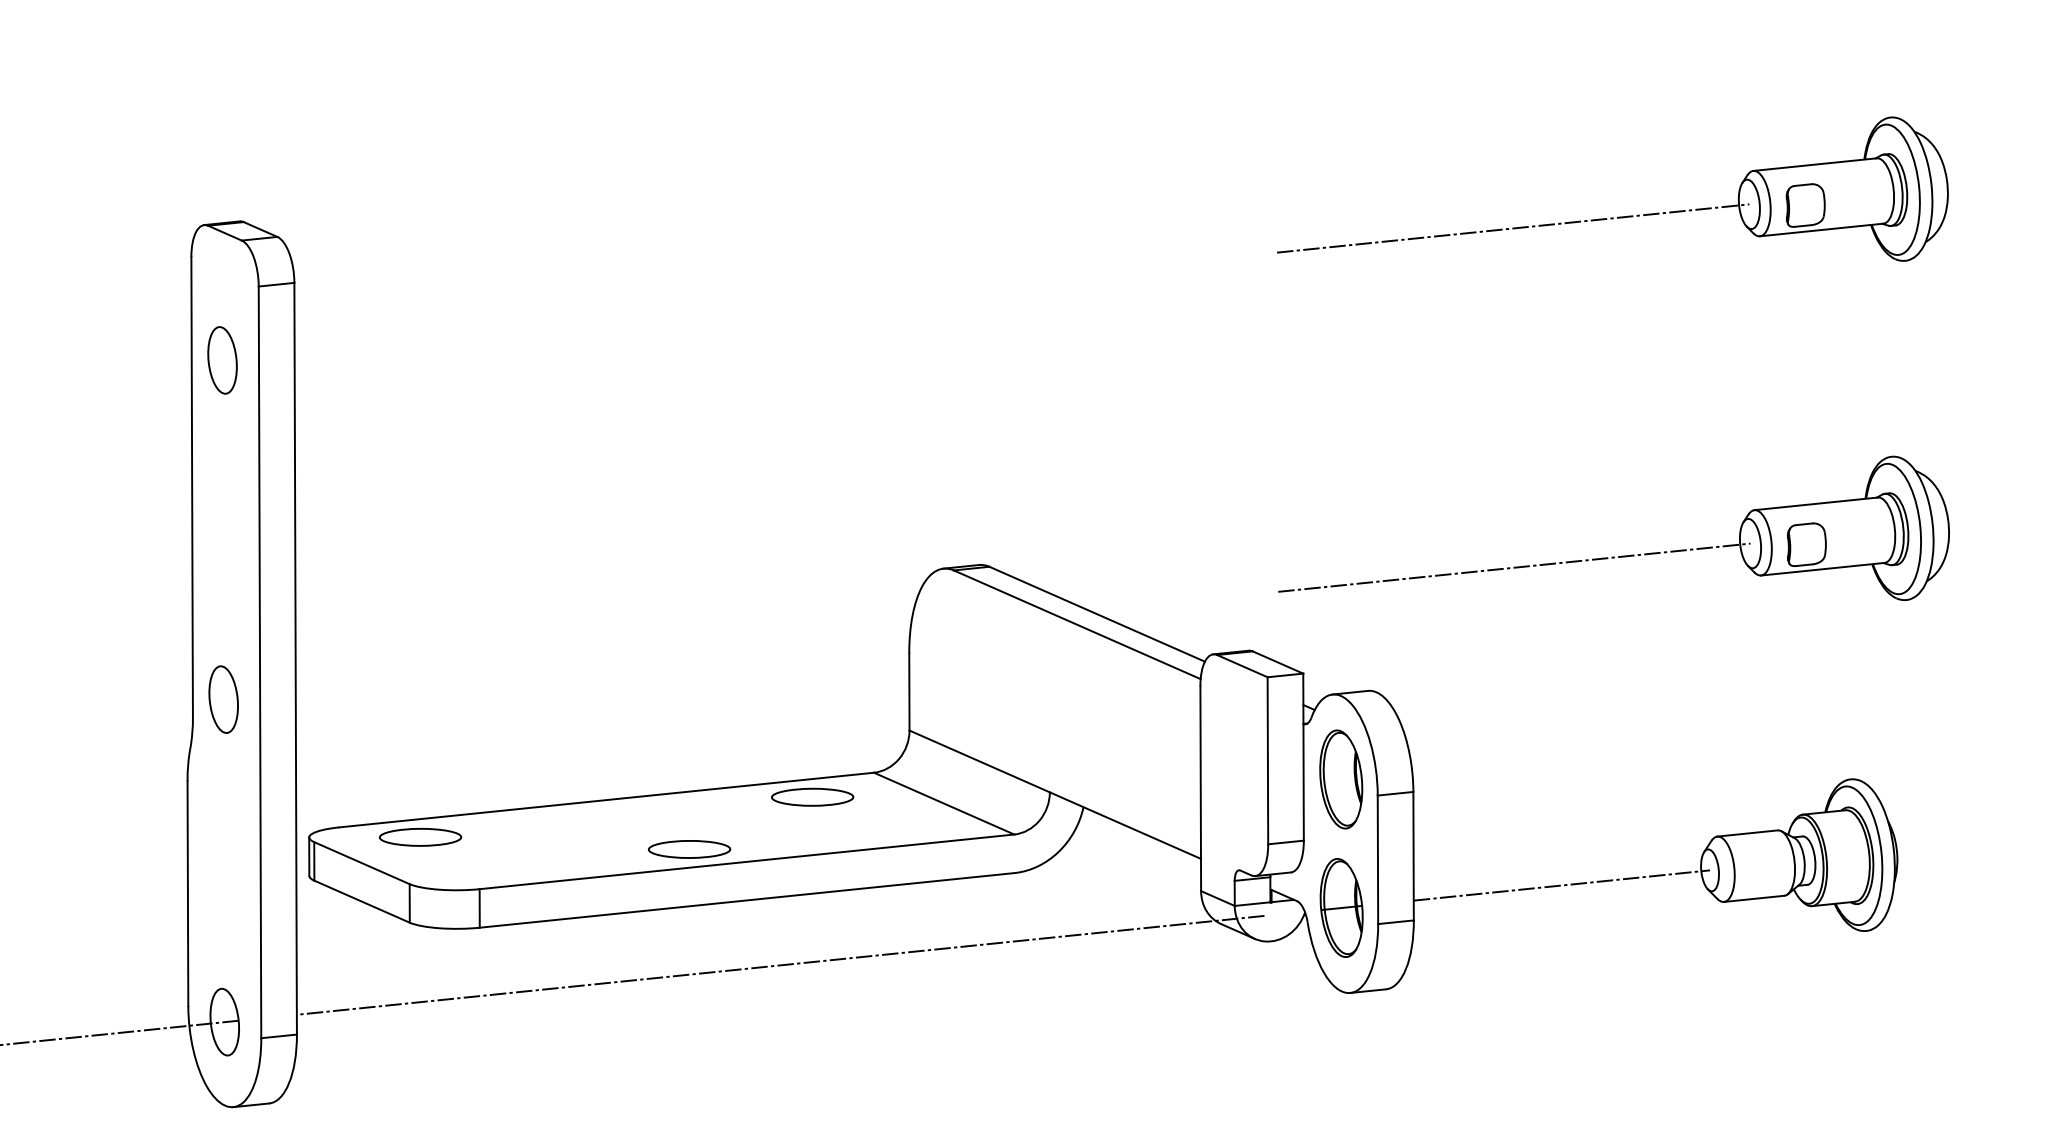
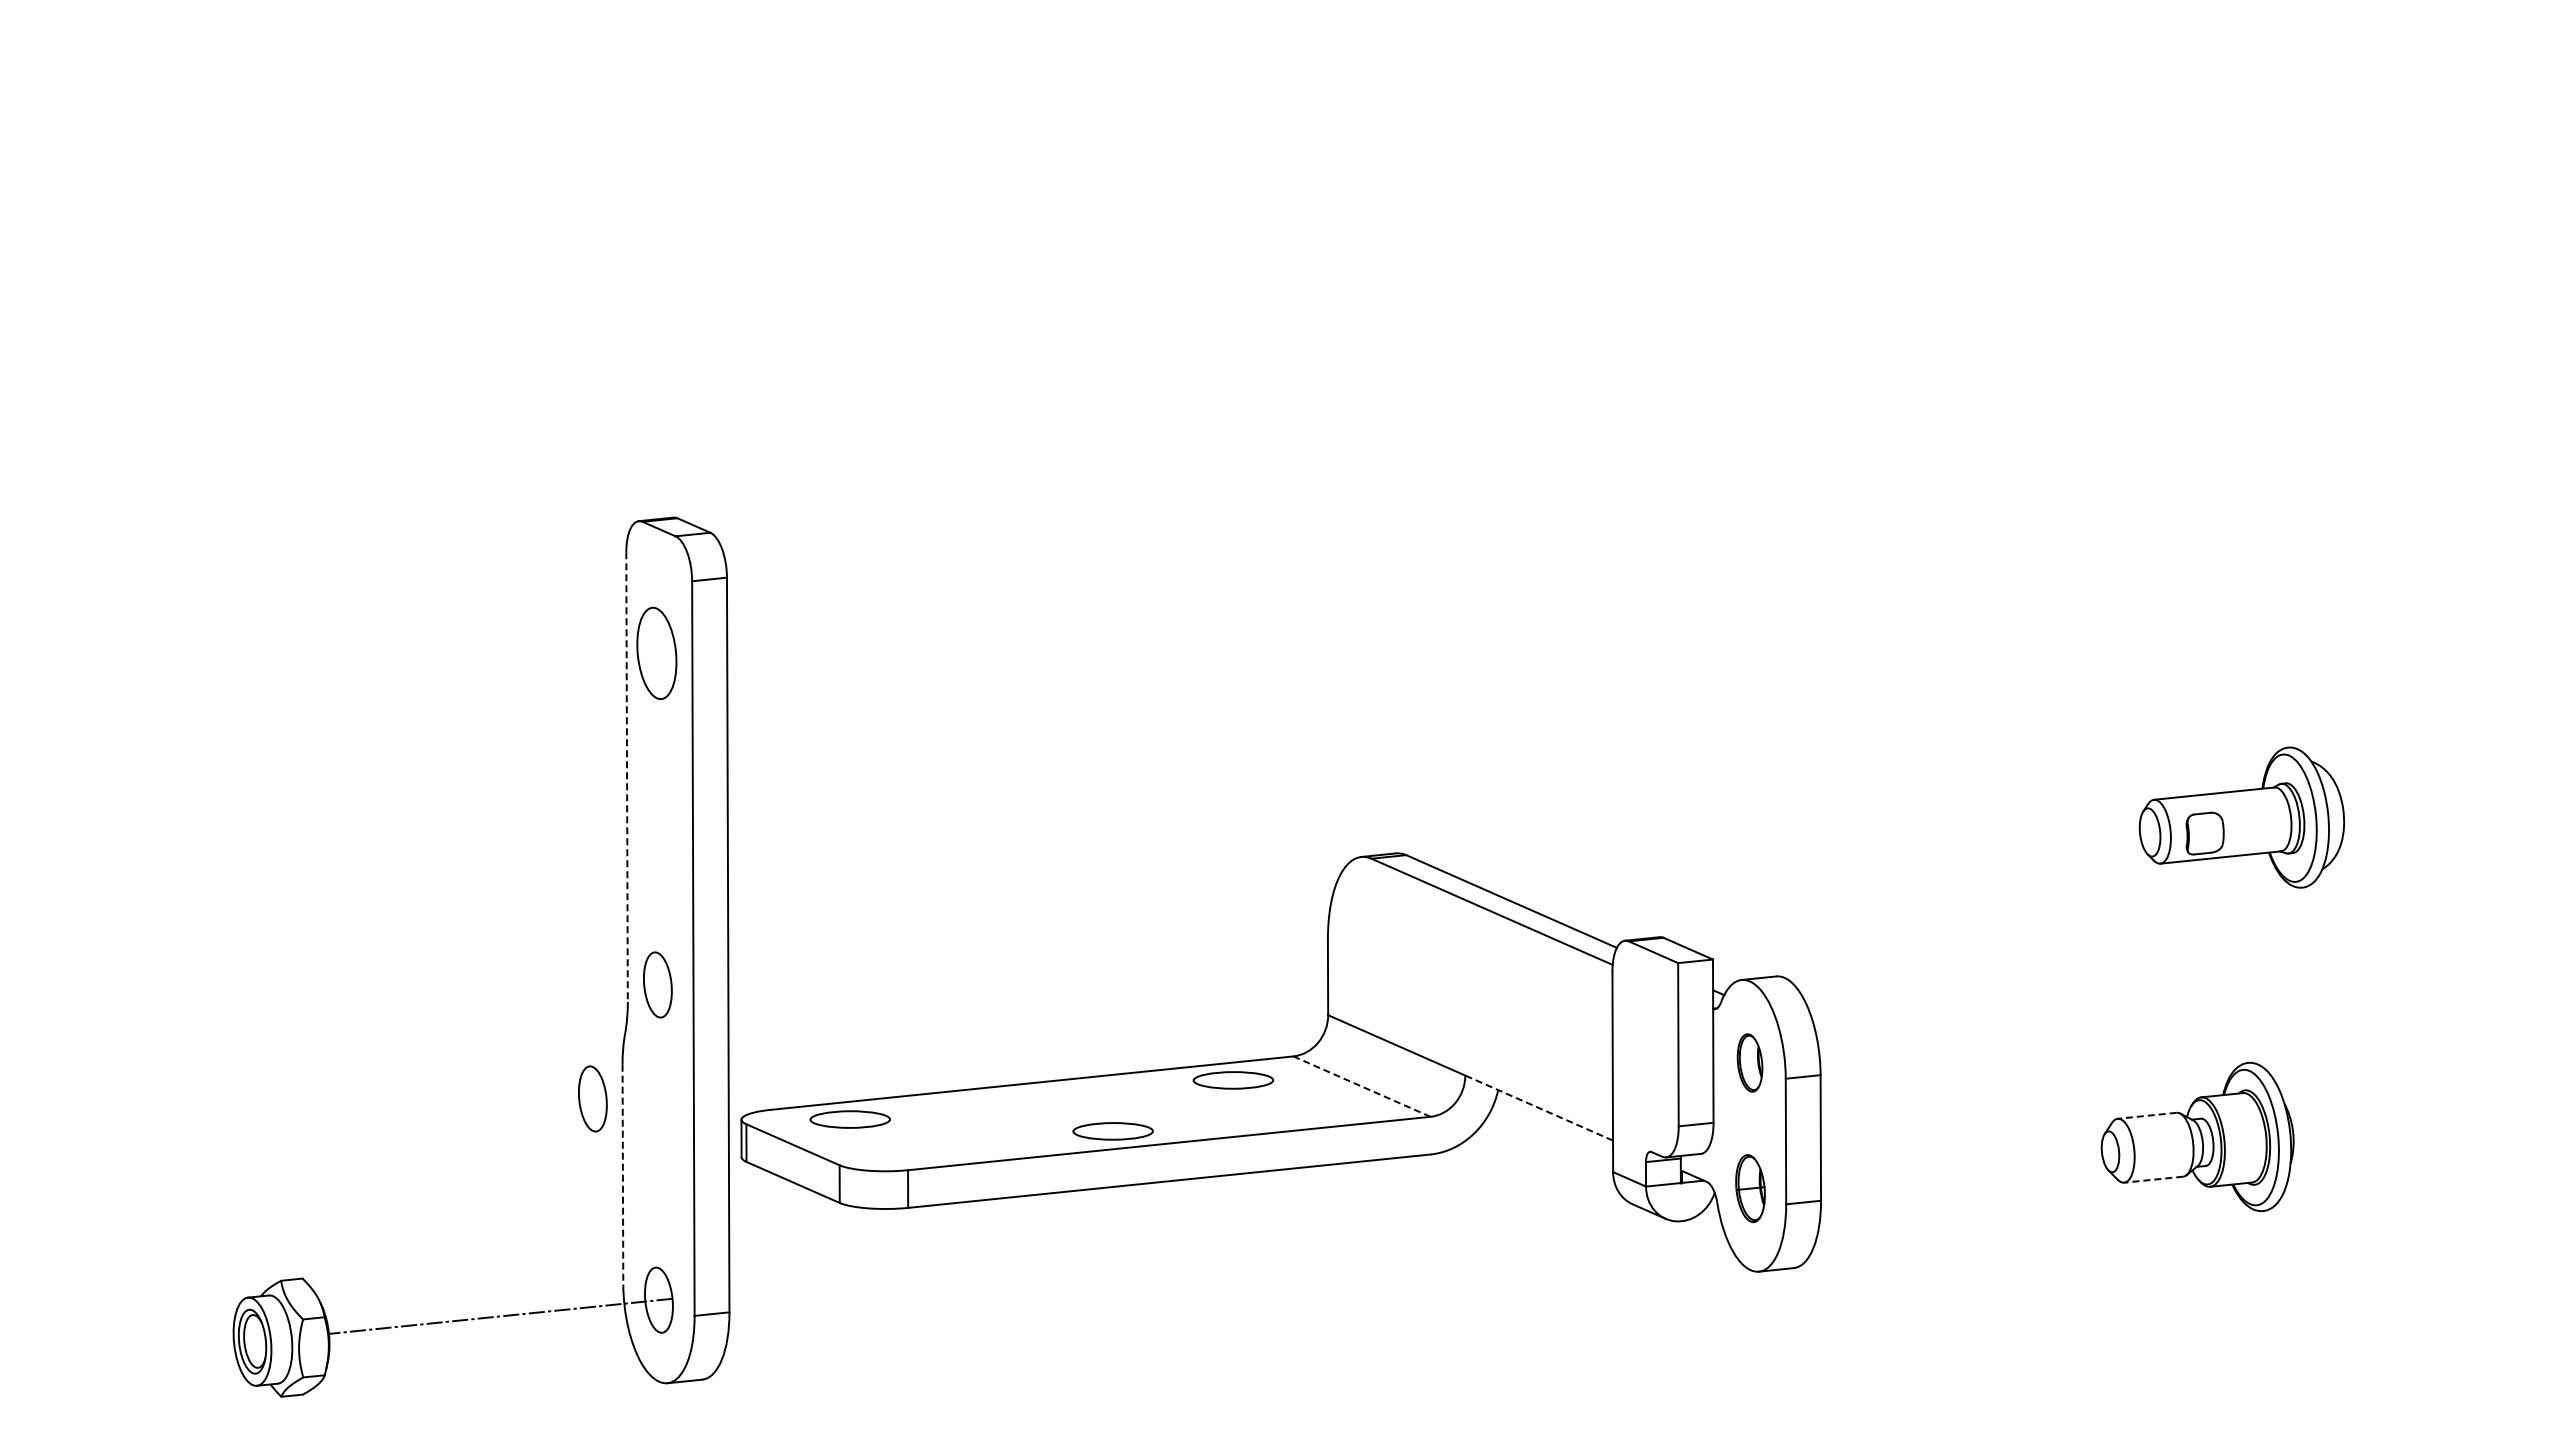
part: (1612, 217) -> (2015, 513), removed
part: (222, 360) -> (656, 653), size x1.4
line: (192, 487) -> (627, 777), solid -> dashed
line: (1514, 567) -> (1919, 855), removed
part: (1340, 778) -> (1749, 1062), size x0.6
line: (944, 803) -> (1362, 1086), solid -> dashed
part: (156, 815) -> (592, 1098), added
line: (1125, 826) -> (1539, 1108), solid -> dashed
line: (1747, 833) -> (2147, 1115), solid -> dashed
line: (1561, 885) -> (1965, 1166), removed
line: (187, 893) -> (622, 1174), solid -> dashed
line: (1754, 898) -> (2153, 1179), solid -> dashed
part: (1341, 907) -> (1750, 1188), size x0.7
line: (780, 965) -> (1202, 1244), removed

